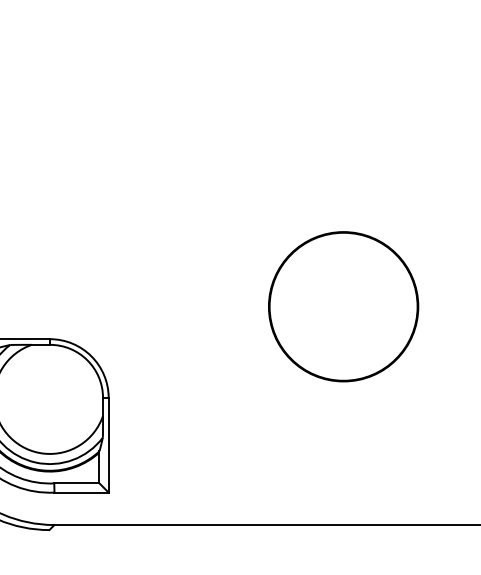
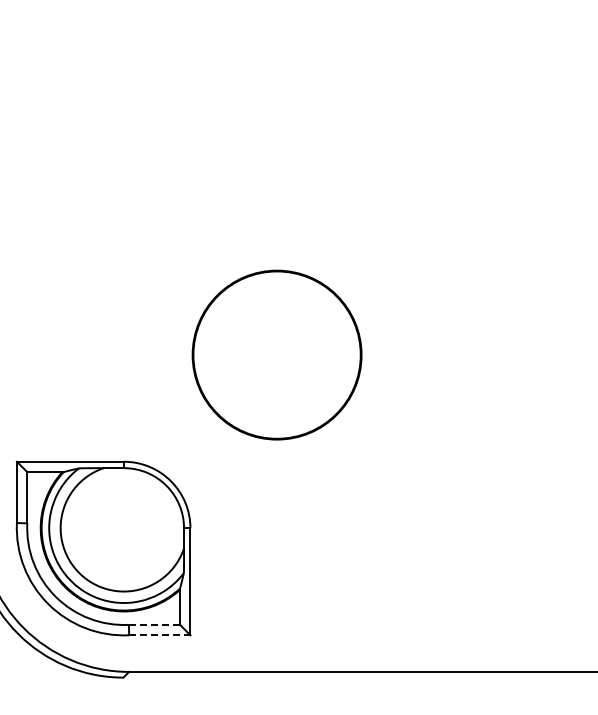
part: (343, 306) -> (276, 354), moved
line: (76, 483) -> (154, 624), solid -> dashed
line: (81, 492) -> (159, 635), solid -> dashed

